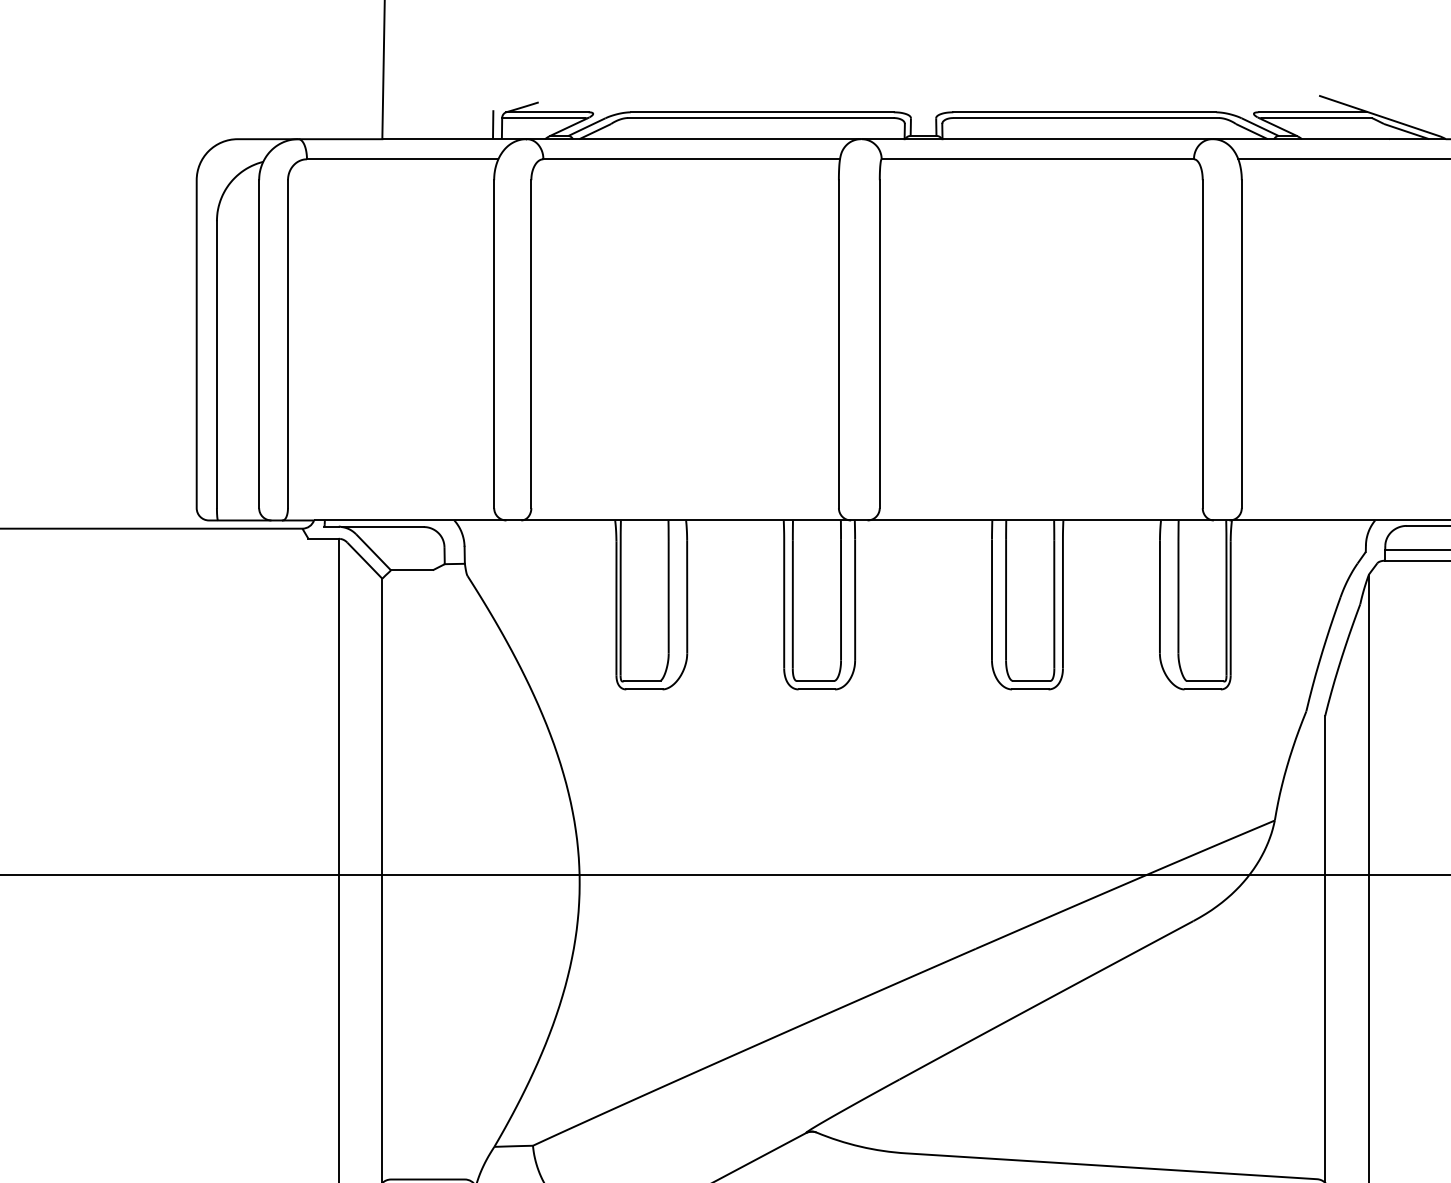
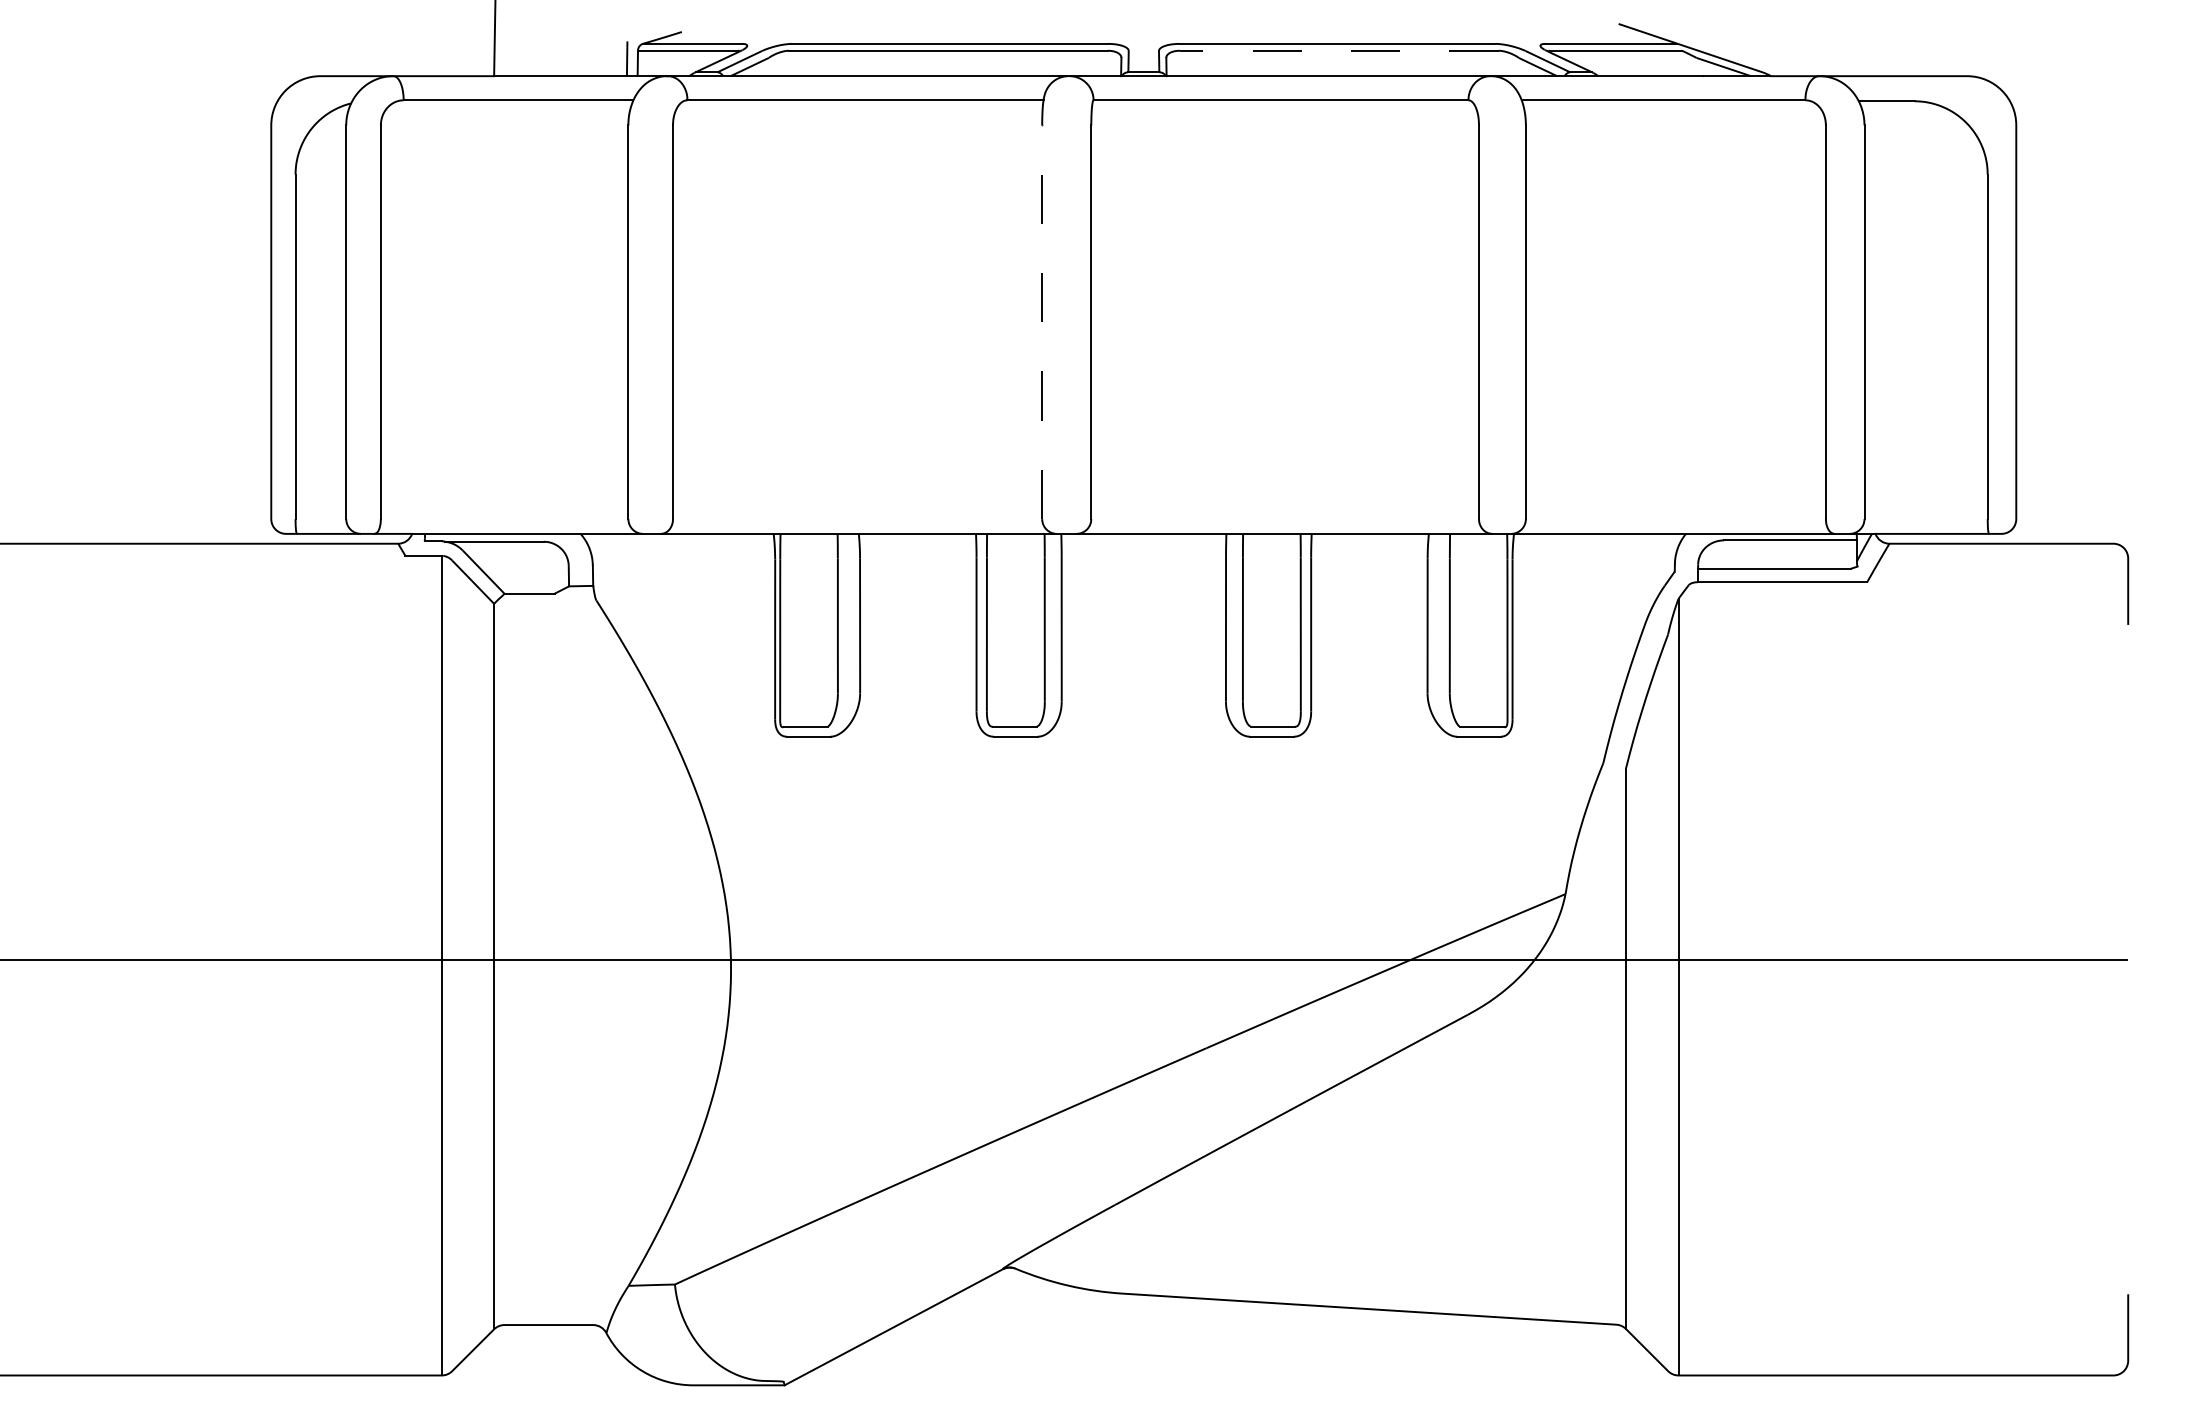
line: (1085, 117) -> (1338, 50), solid -> dashed
line: (839, 344) -> (1042, 322), solid -> dashed

